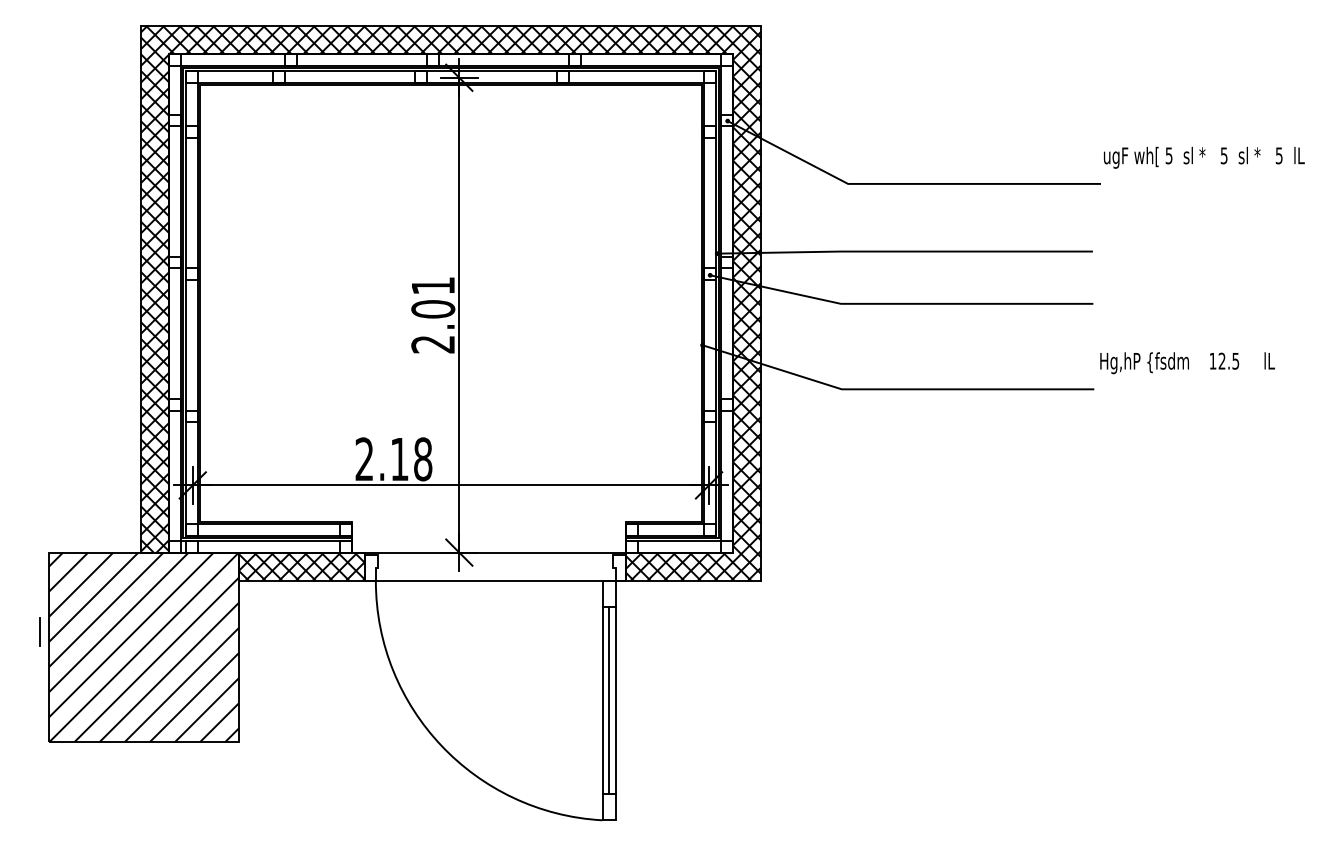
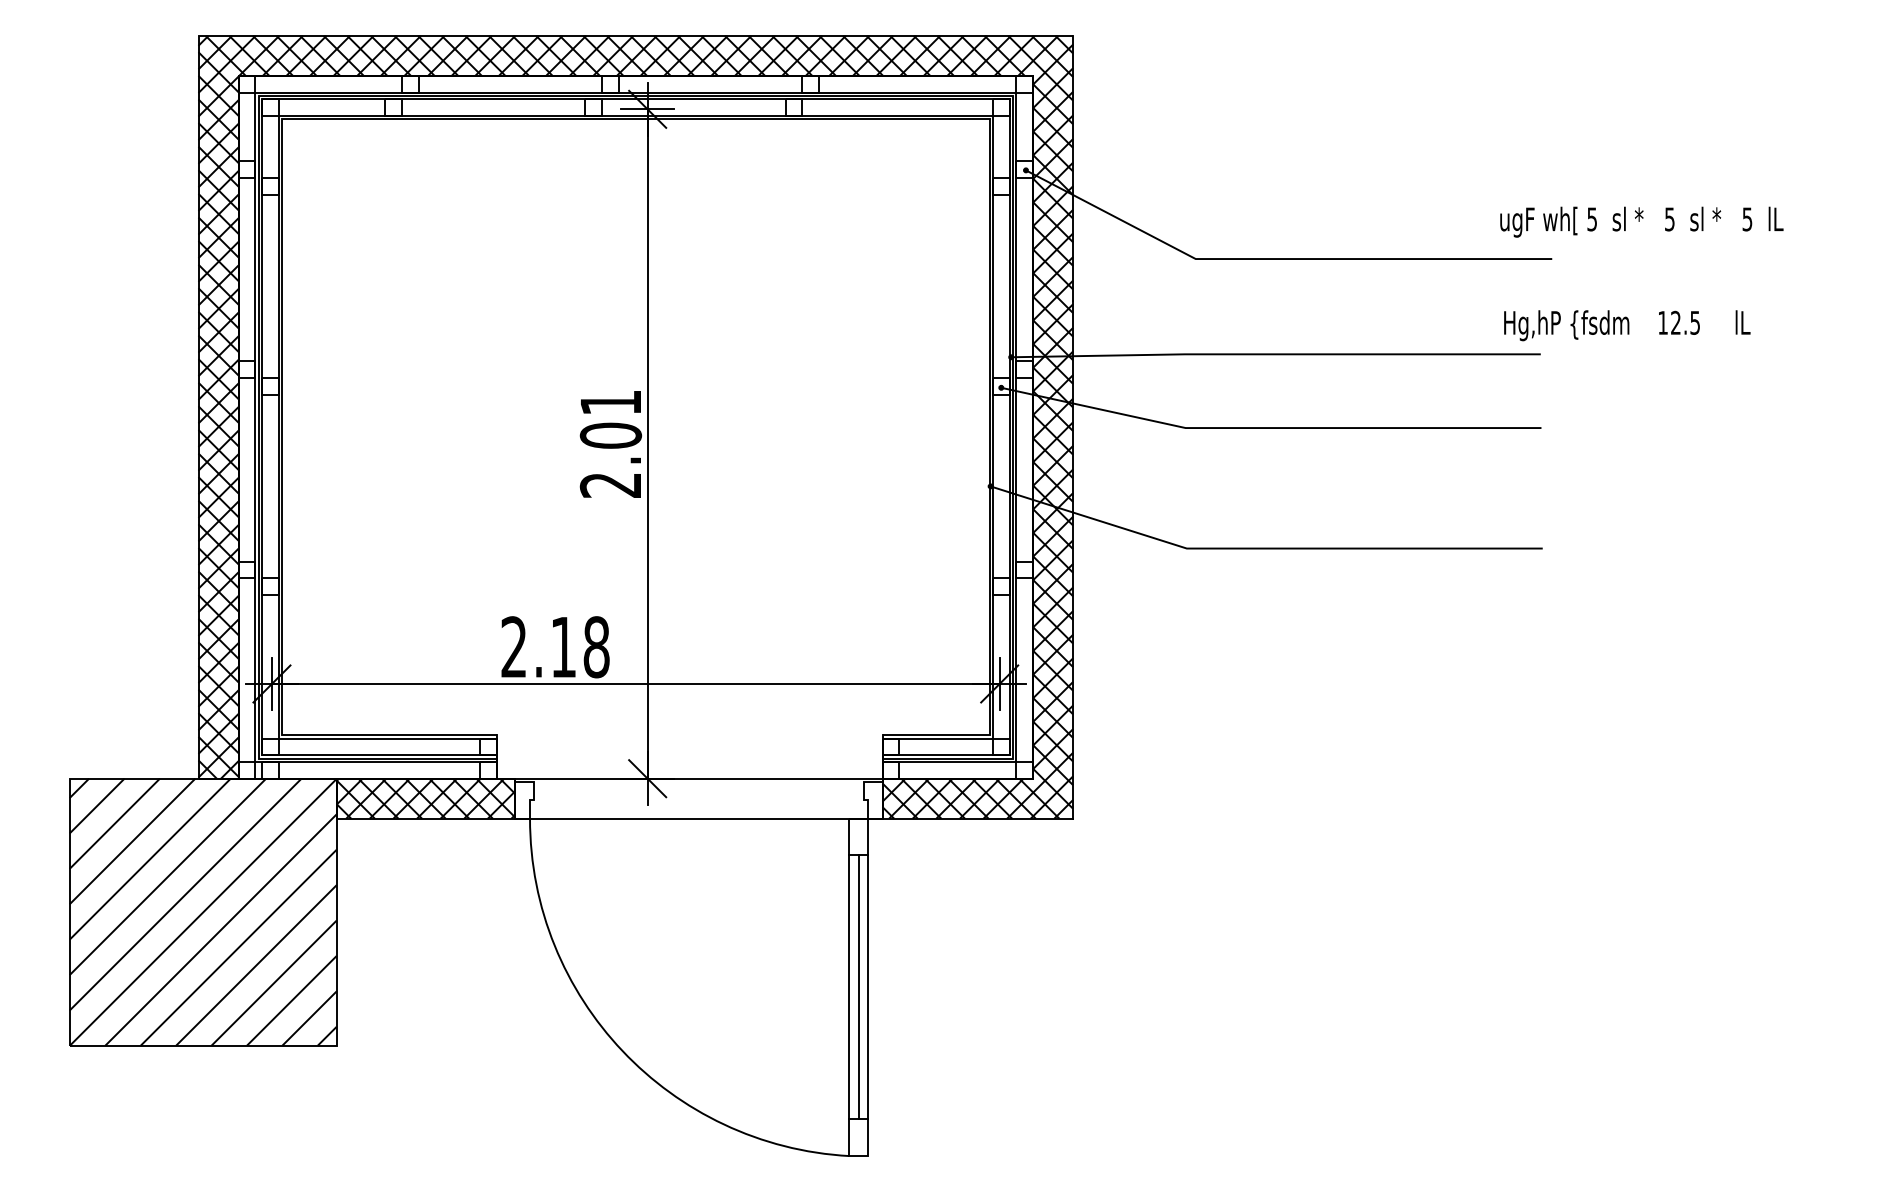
text: (1204, 157) -> (1641, 221), moved
text: (1187, 363) -> (1627, 325), moved
line: (39, 631) -> (56, 890), removed

